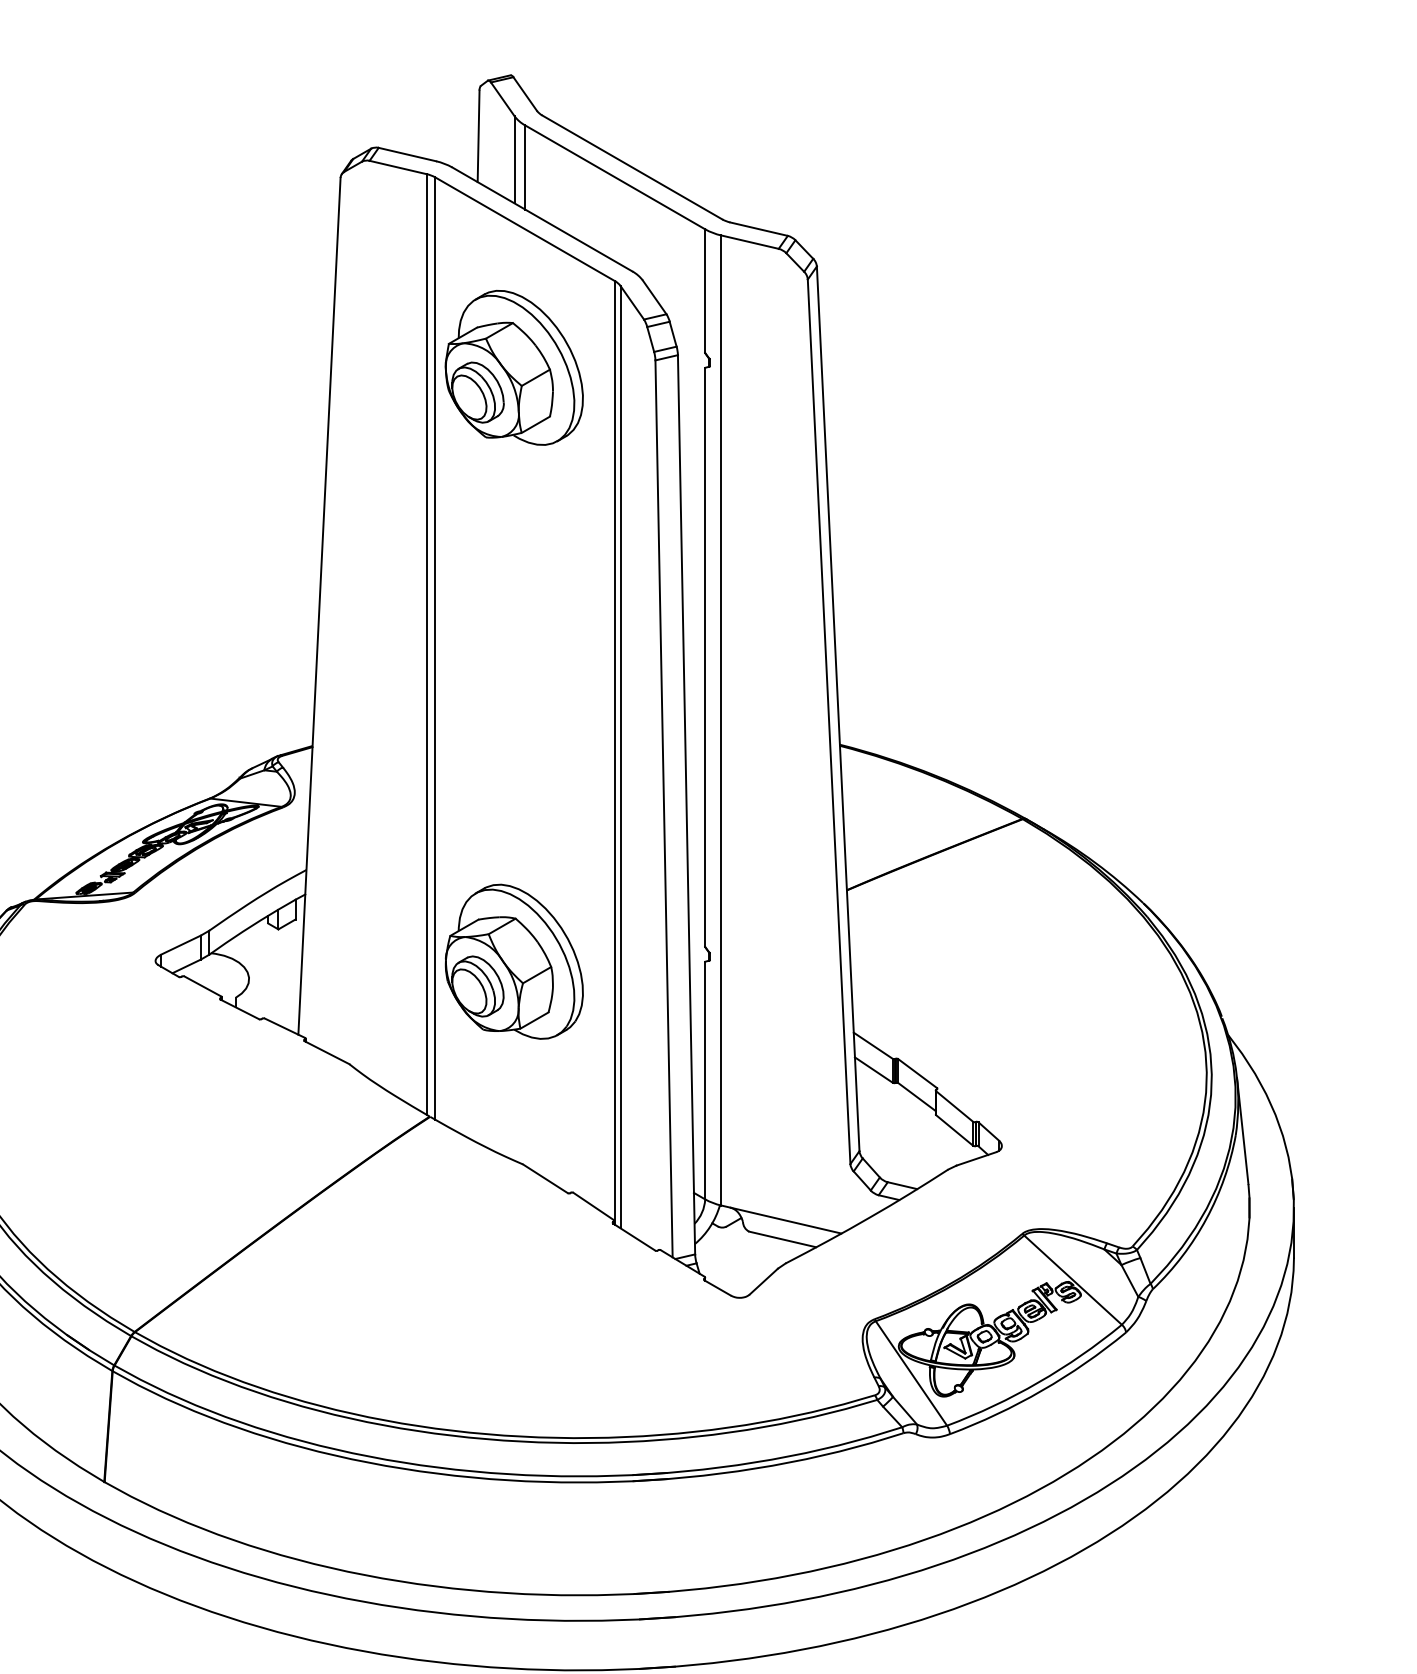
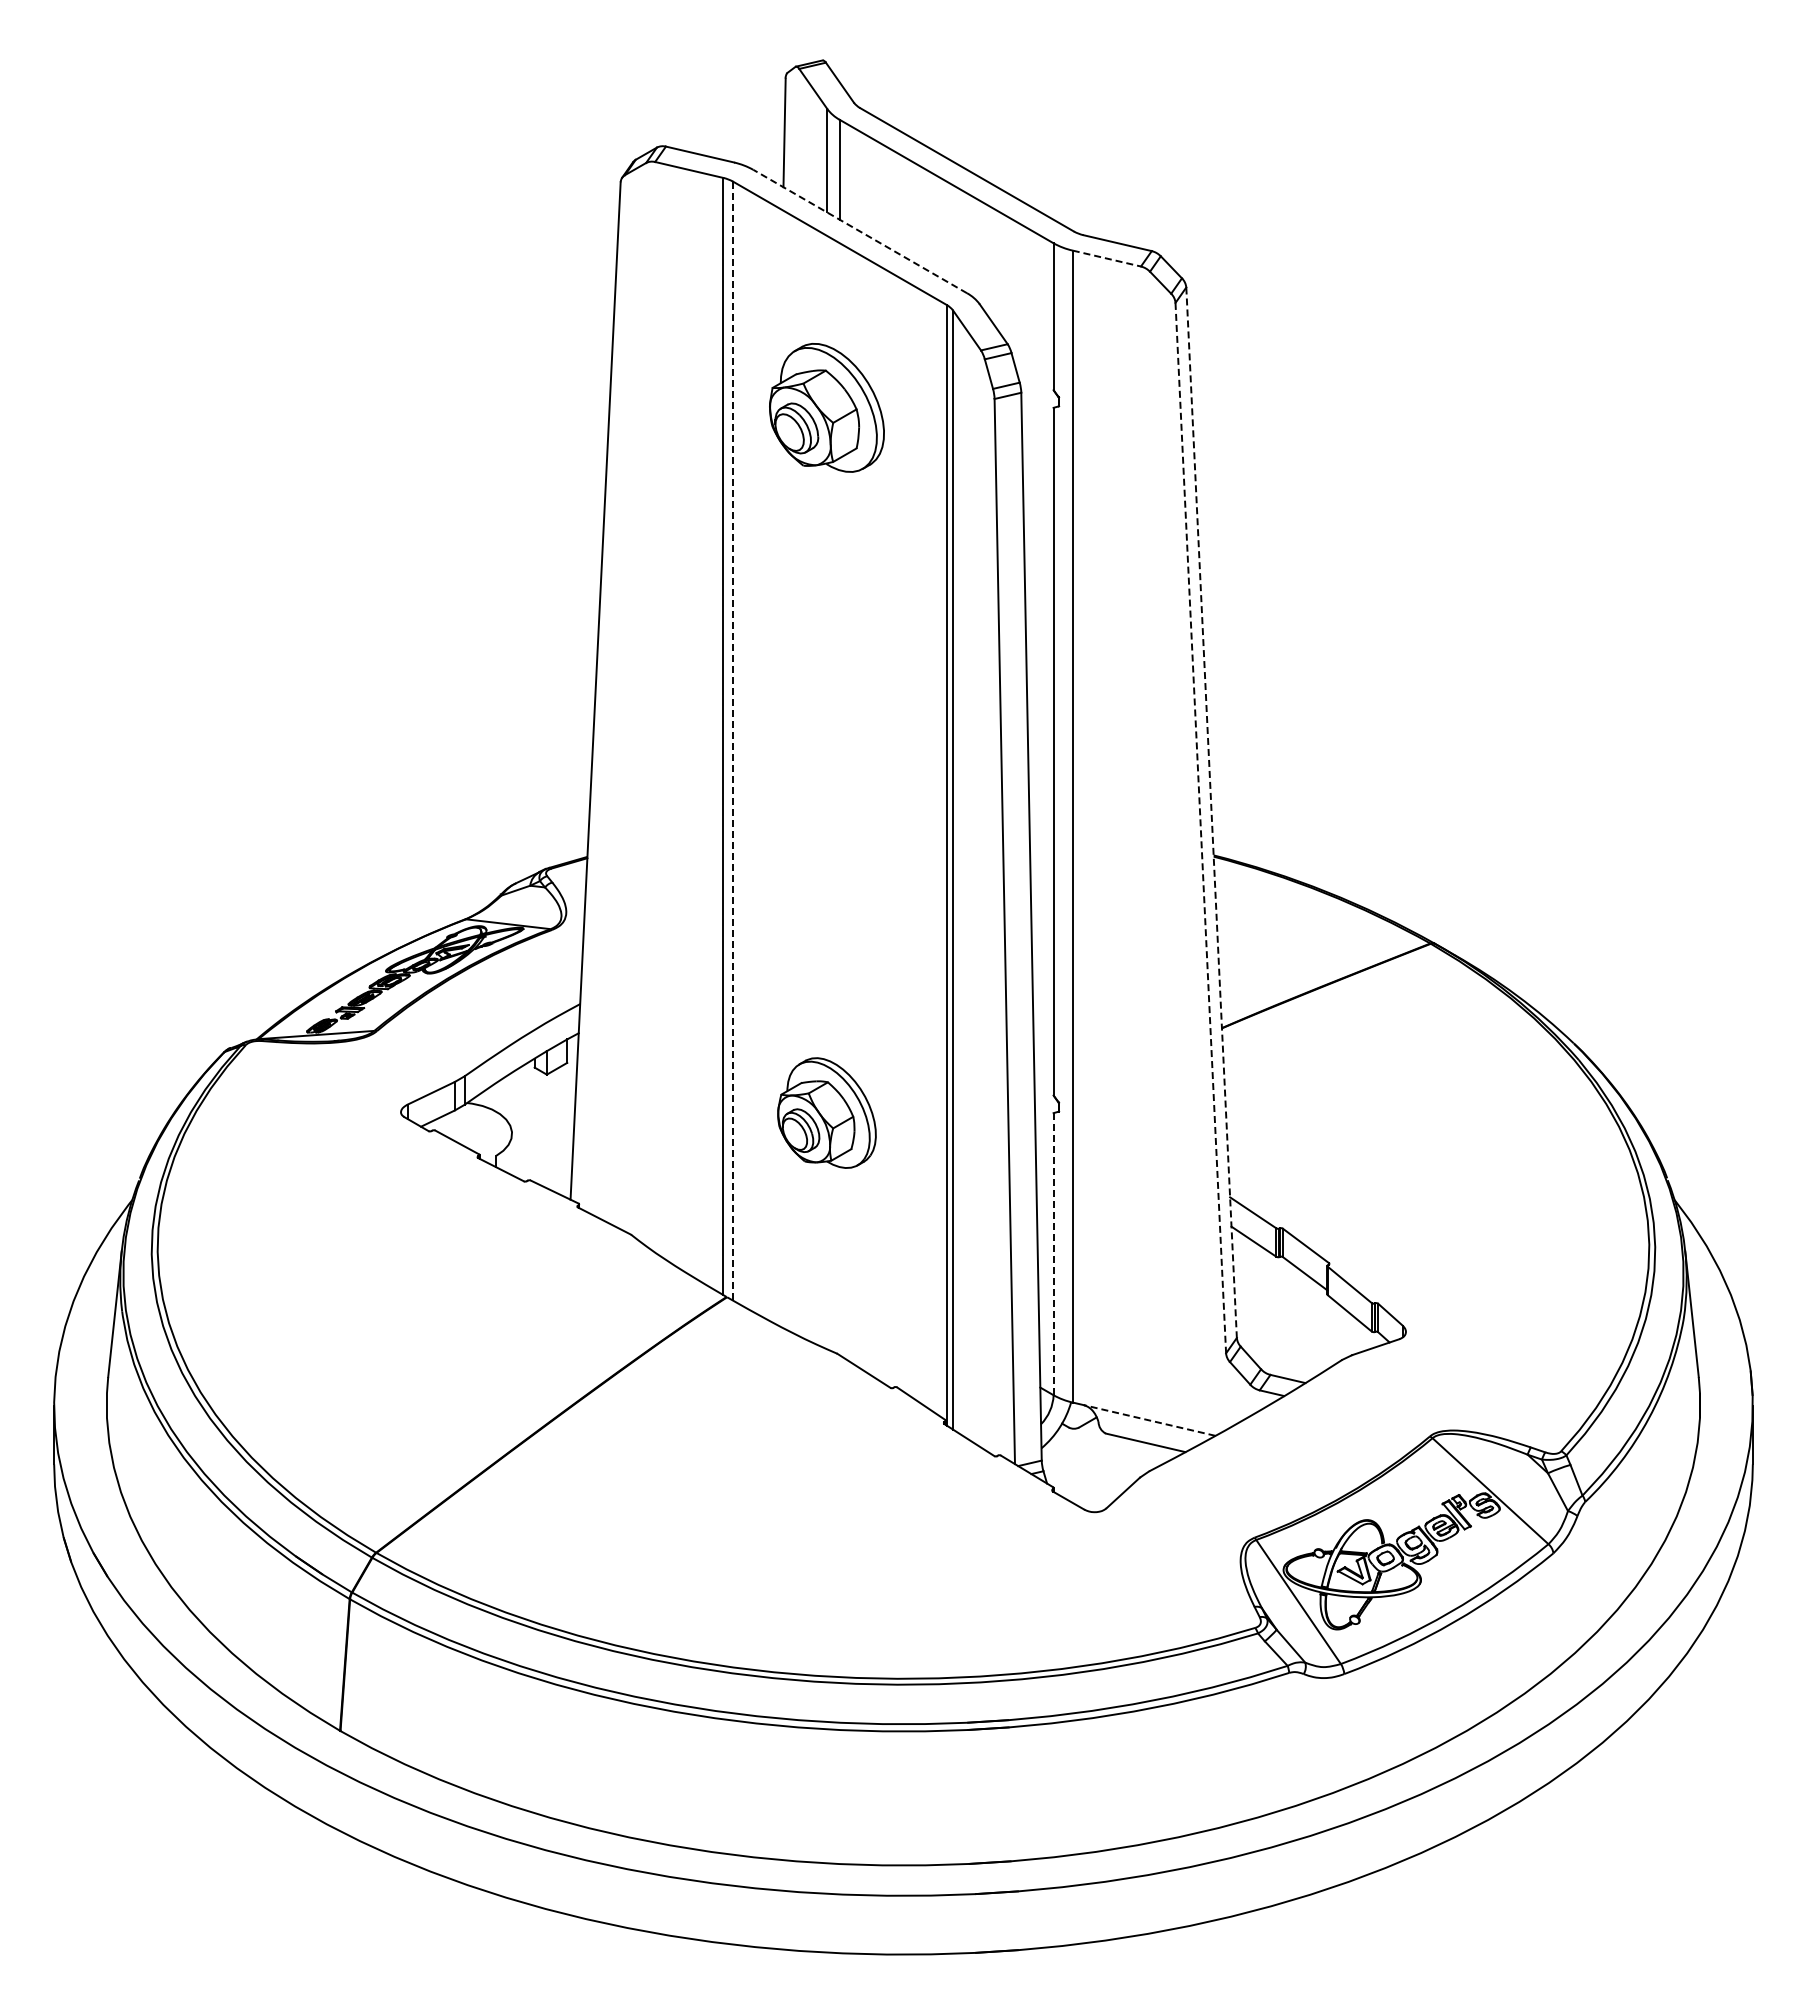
line: (541, 219) -> (859, 231), solid -> dashed
line: (750, 242) -> (1107, 258), solid -> dashed
part: (513, 367) -> (826, 407), size x0.7
line: (434, 648) -> (732, 741), solid -> dashed
line: (838, 708) -> (1211, 812), solid -> dashed
line: (828, 722) -> (1200, 828), solid -> dashed
part: (513, 961) -> (826, 1112), size x0.6
line: (705, 1080) -> (1053, 1254), solid -> dashed
line: (785, 1220) -> (1149, 1420), solid -> dashed

